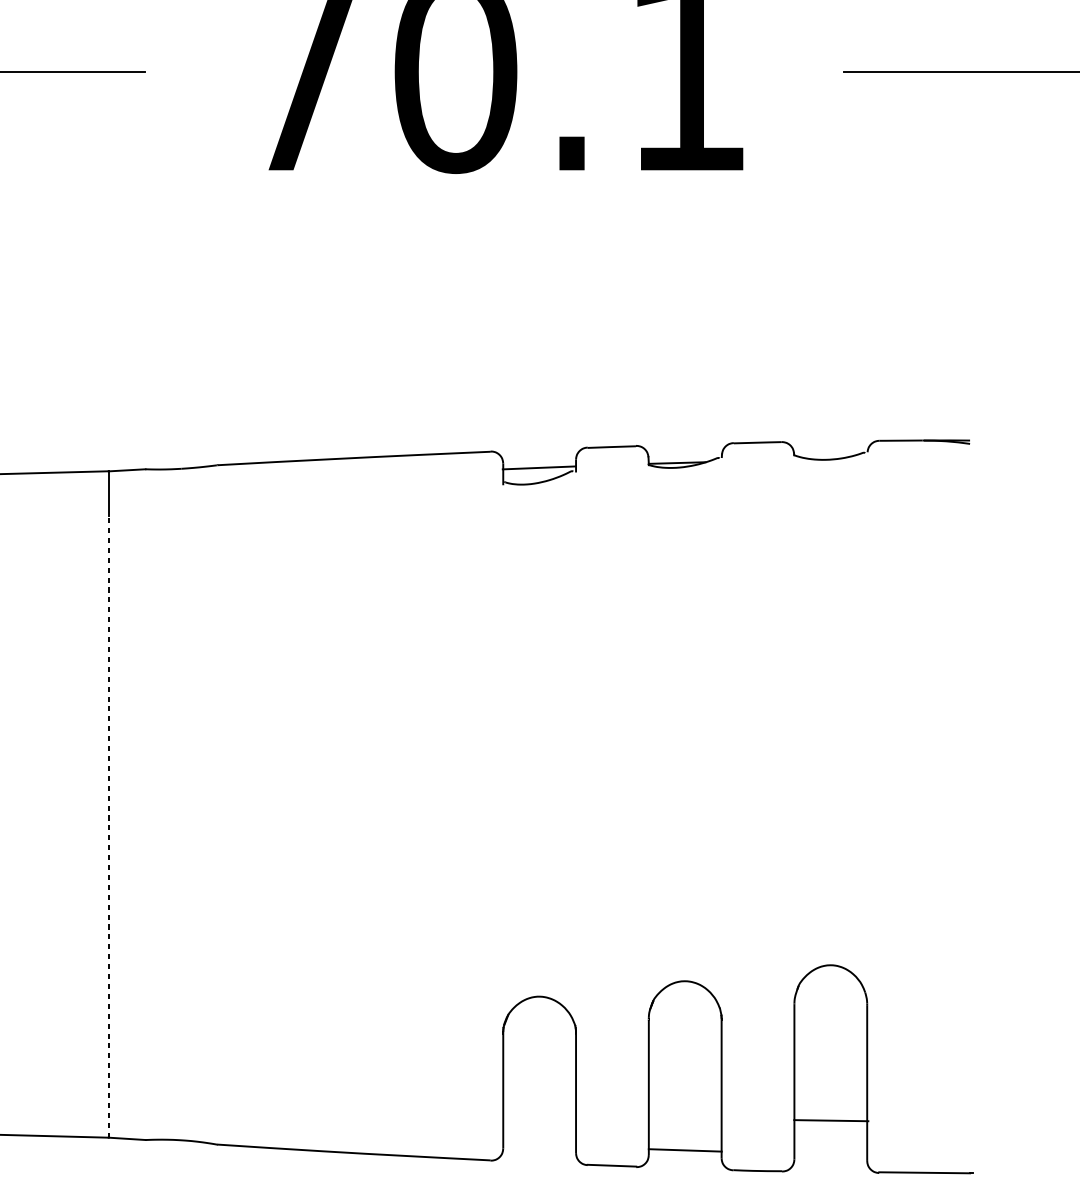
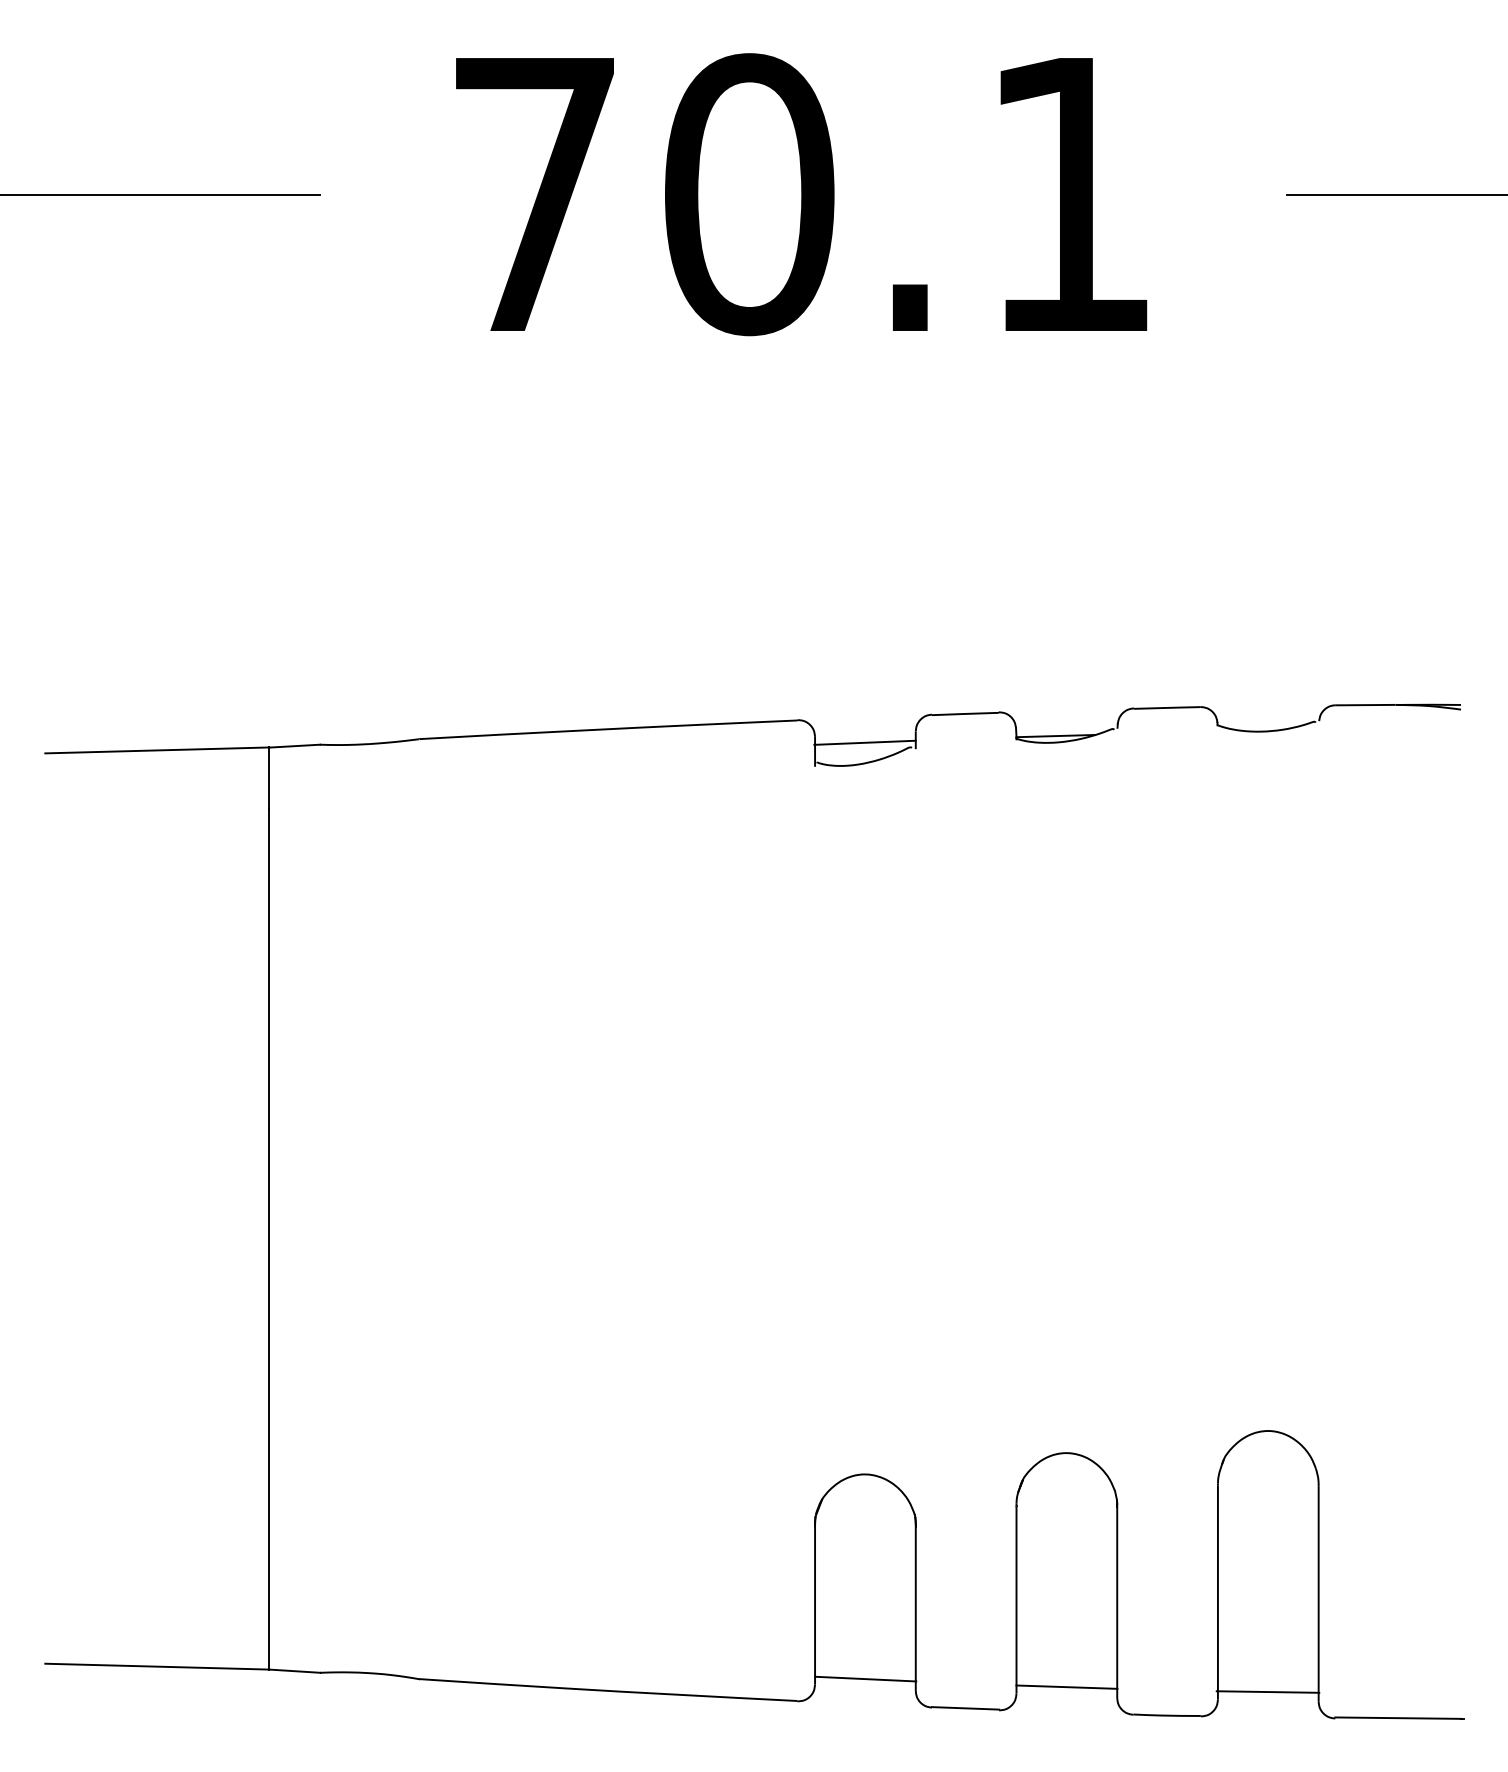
line: (108, 826) -> (269, 1238), dashed -> solid
line: (830, 1120) -> (1267, 1691), moved
line: (539, 1144) -> (865, 1678), added

